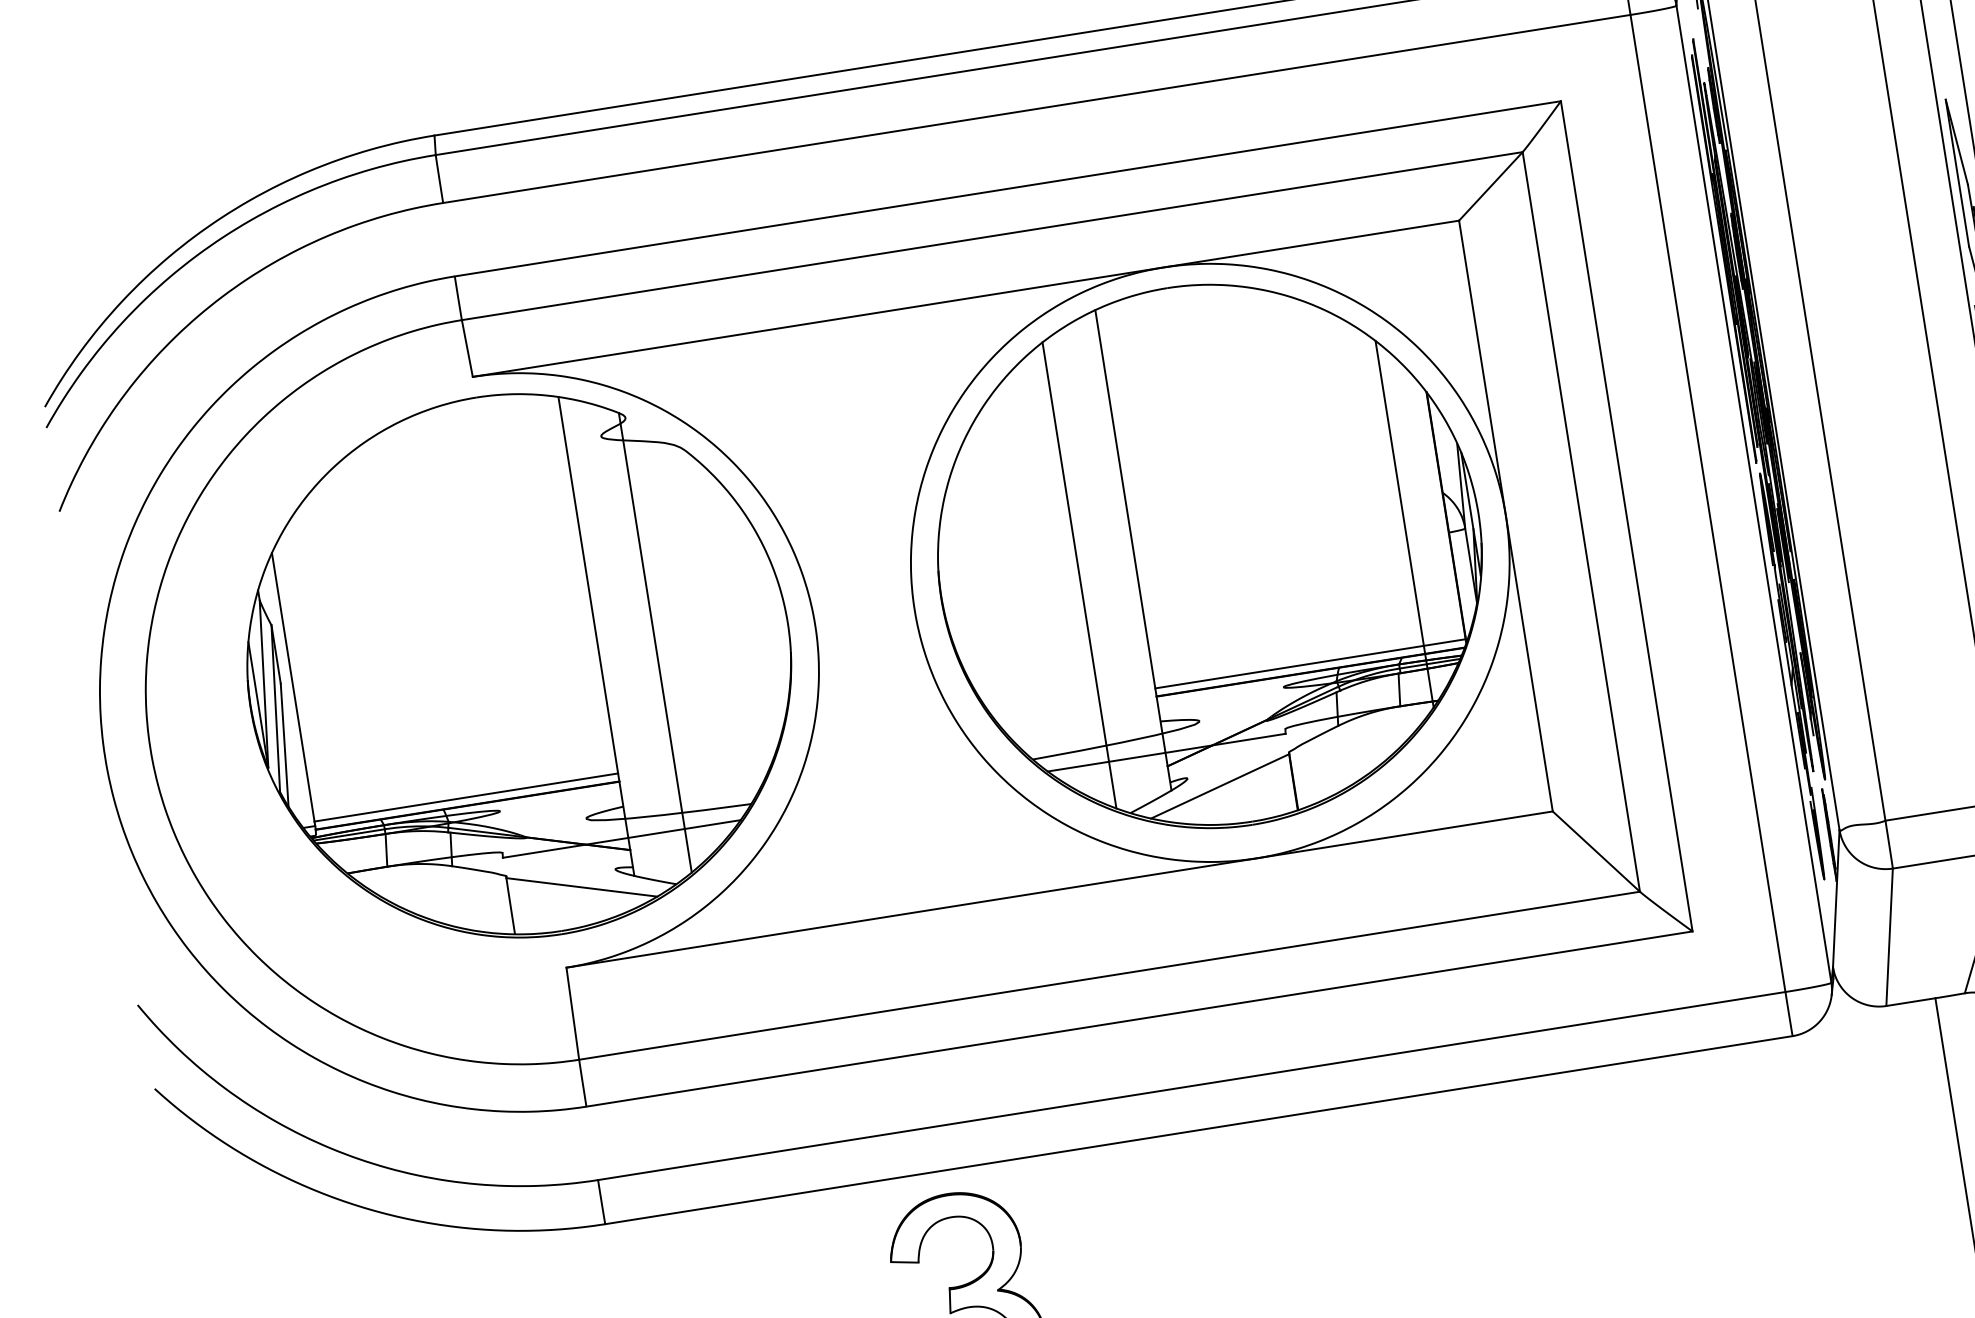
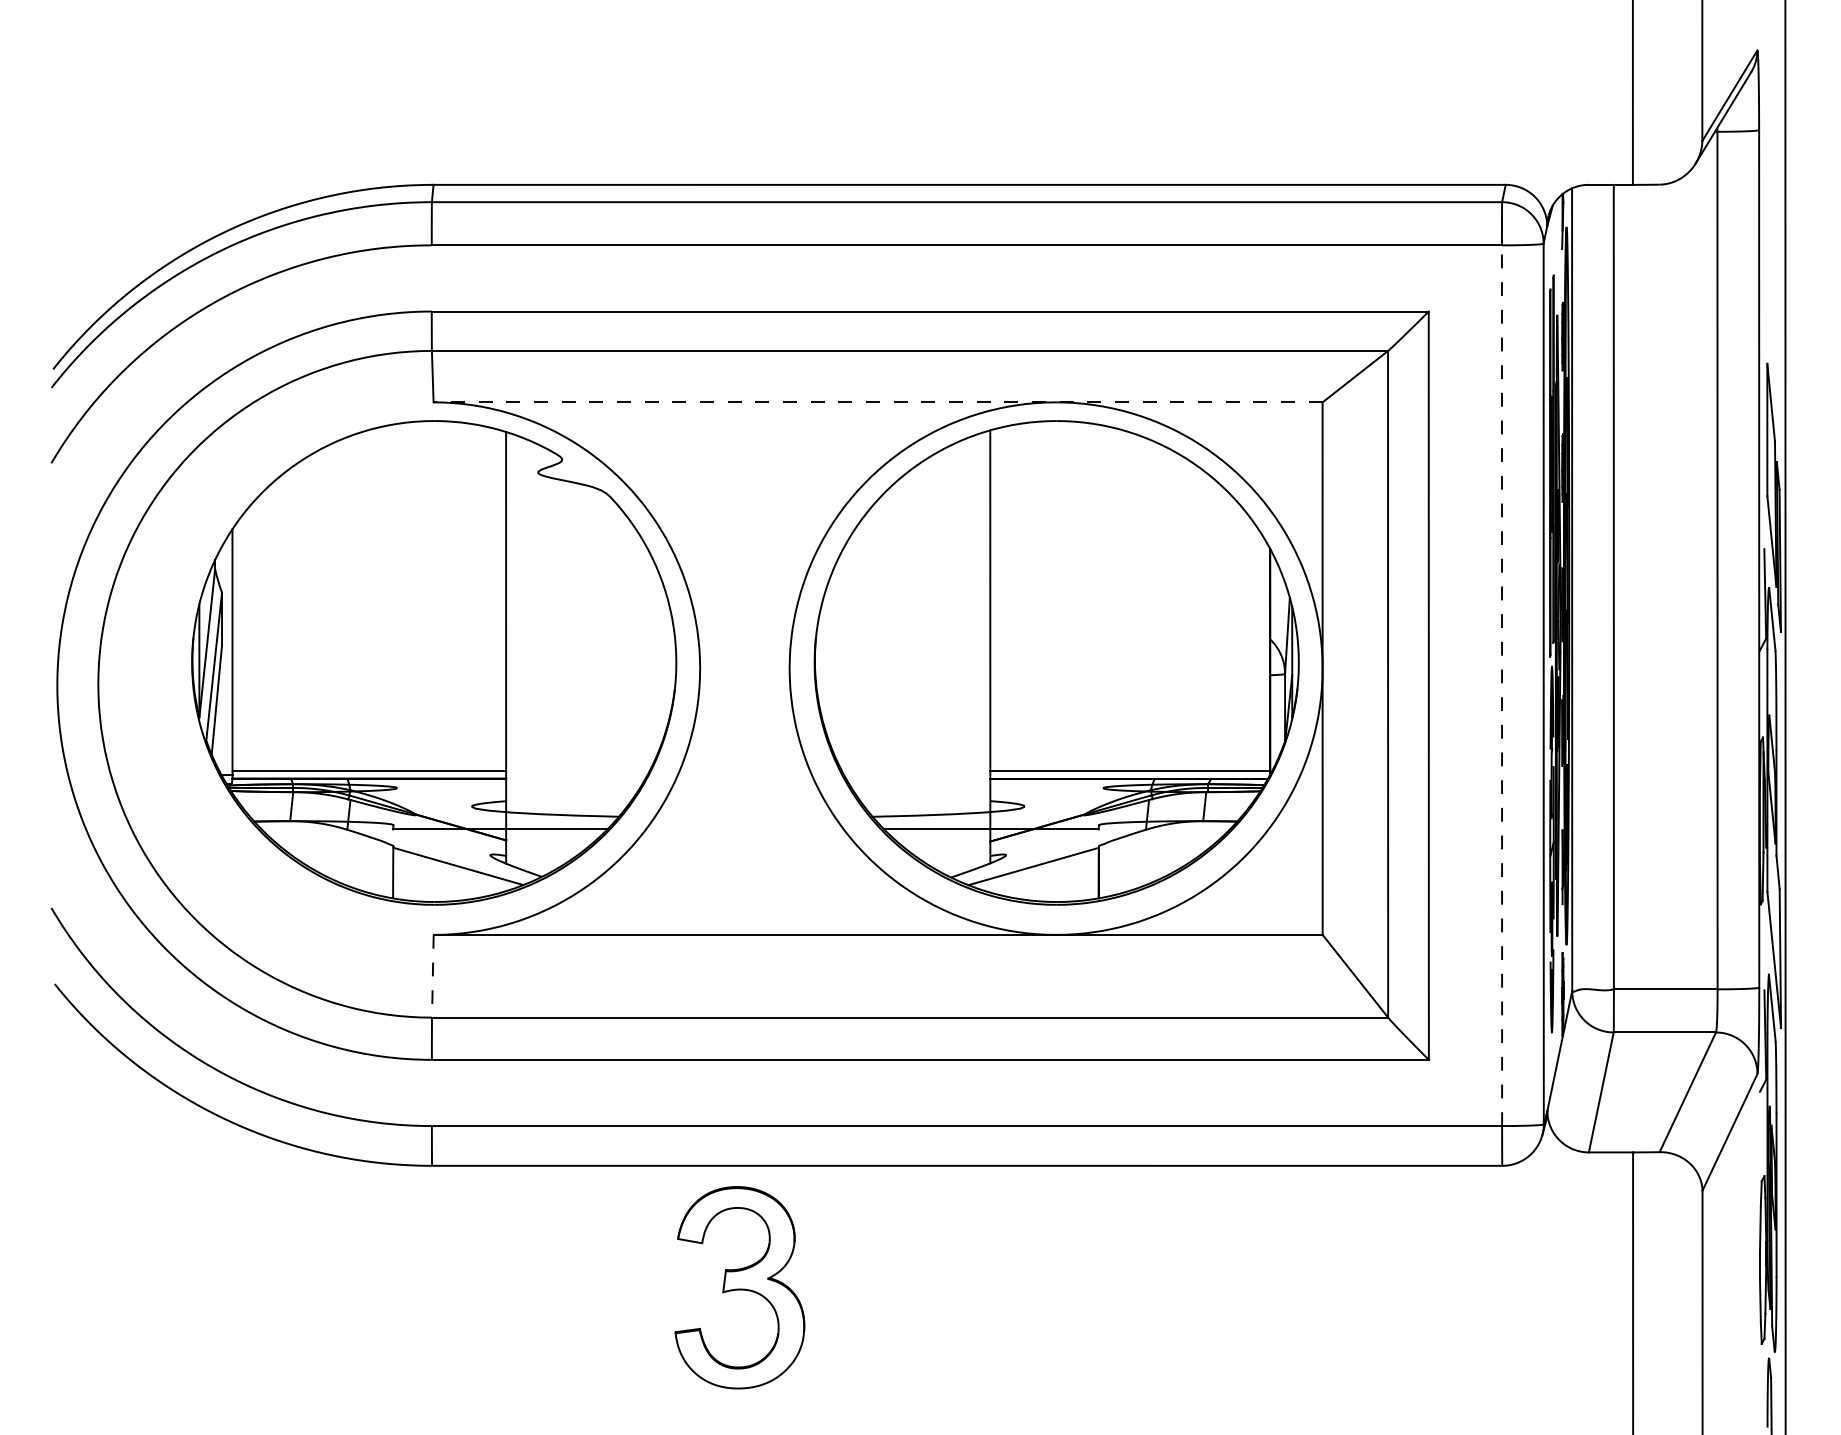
line: (965, 299) -> (877, 402), solid -> dashed
line: (1708, 503) -> (1502, 685), solid -> dashed
line: (1404, 523) -> (1232, 661), removed
line: (1079, 575) -> (939, 661), removed
line: (655, 642) -> (557, 661), removed
line: (572, 1014) -> (432, 976), solid -> dashed

